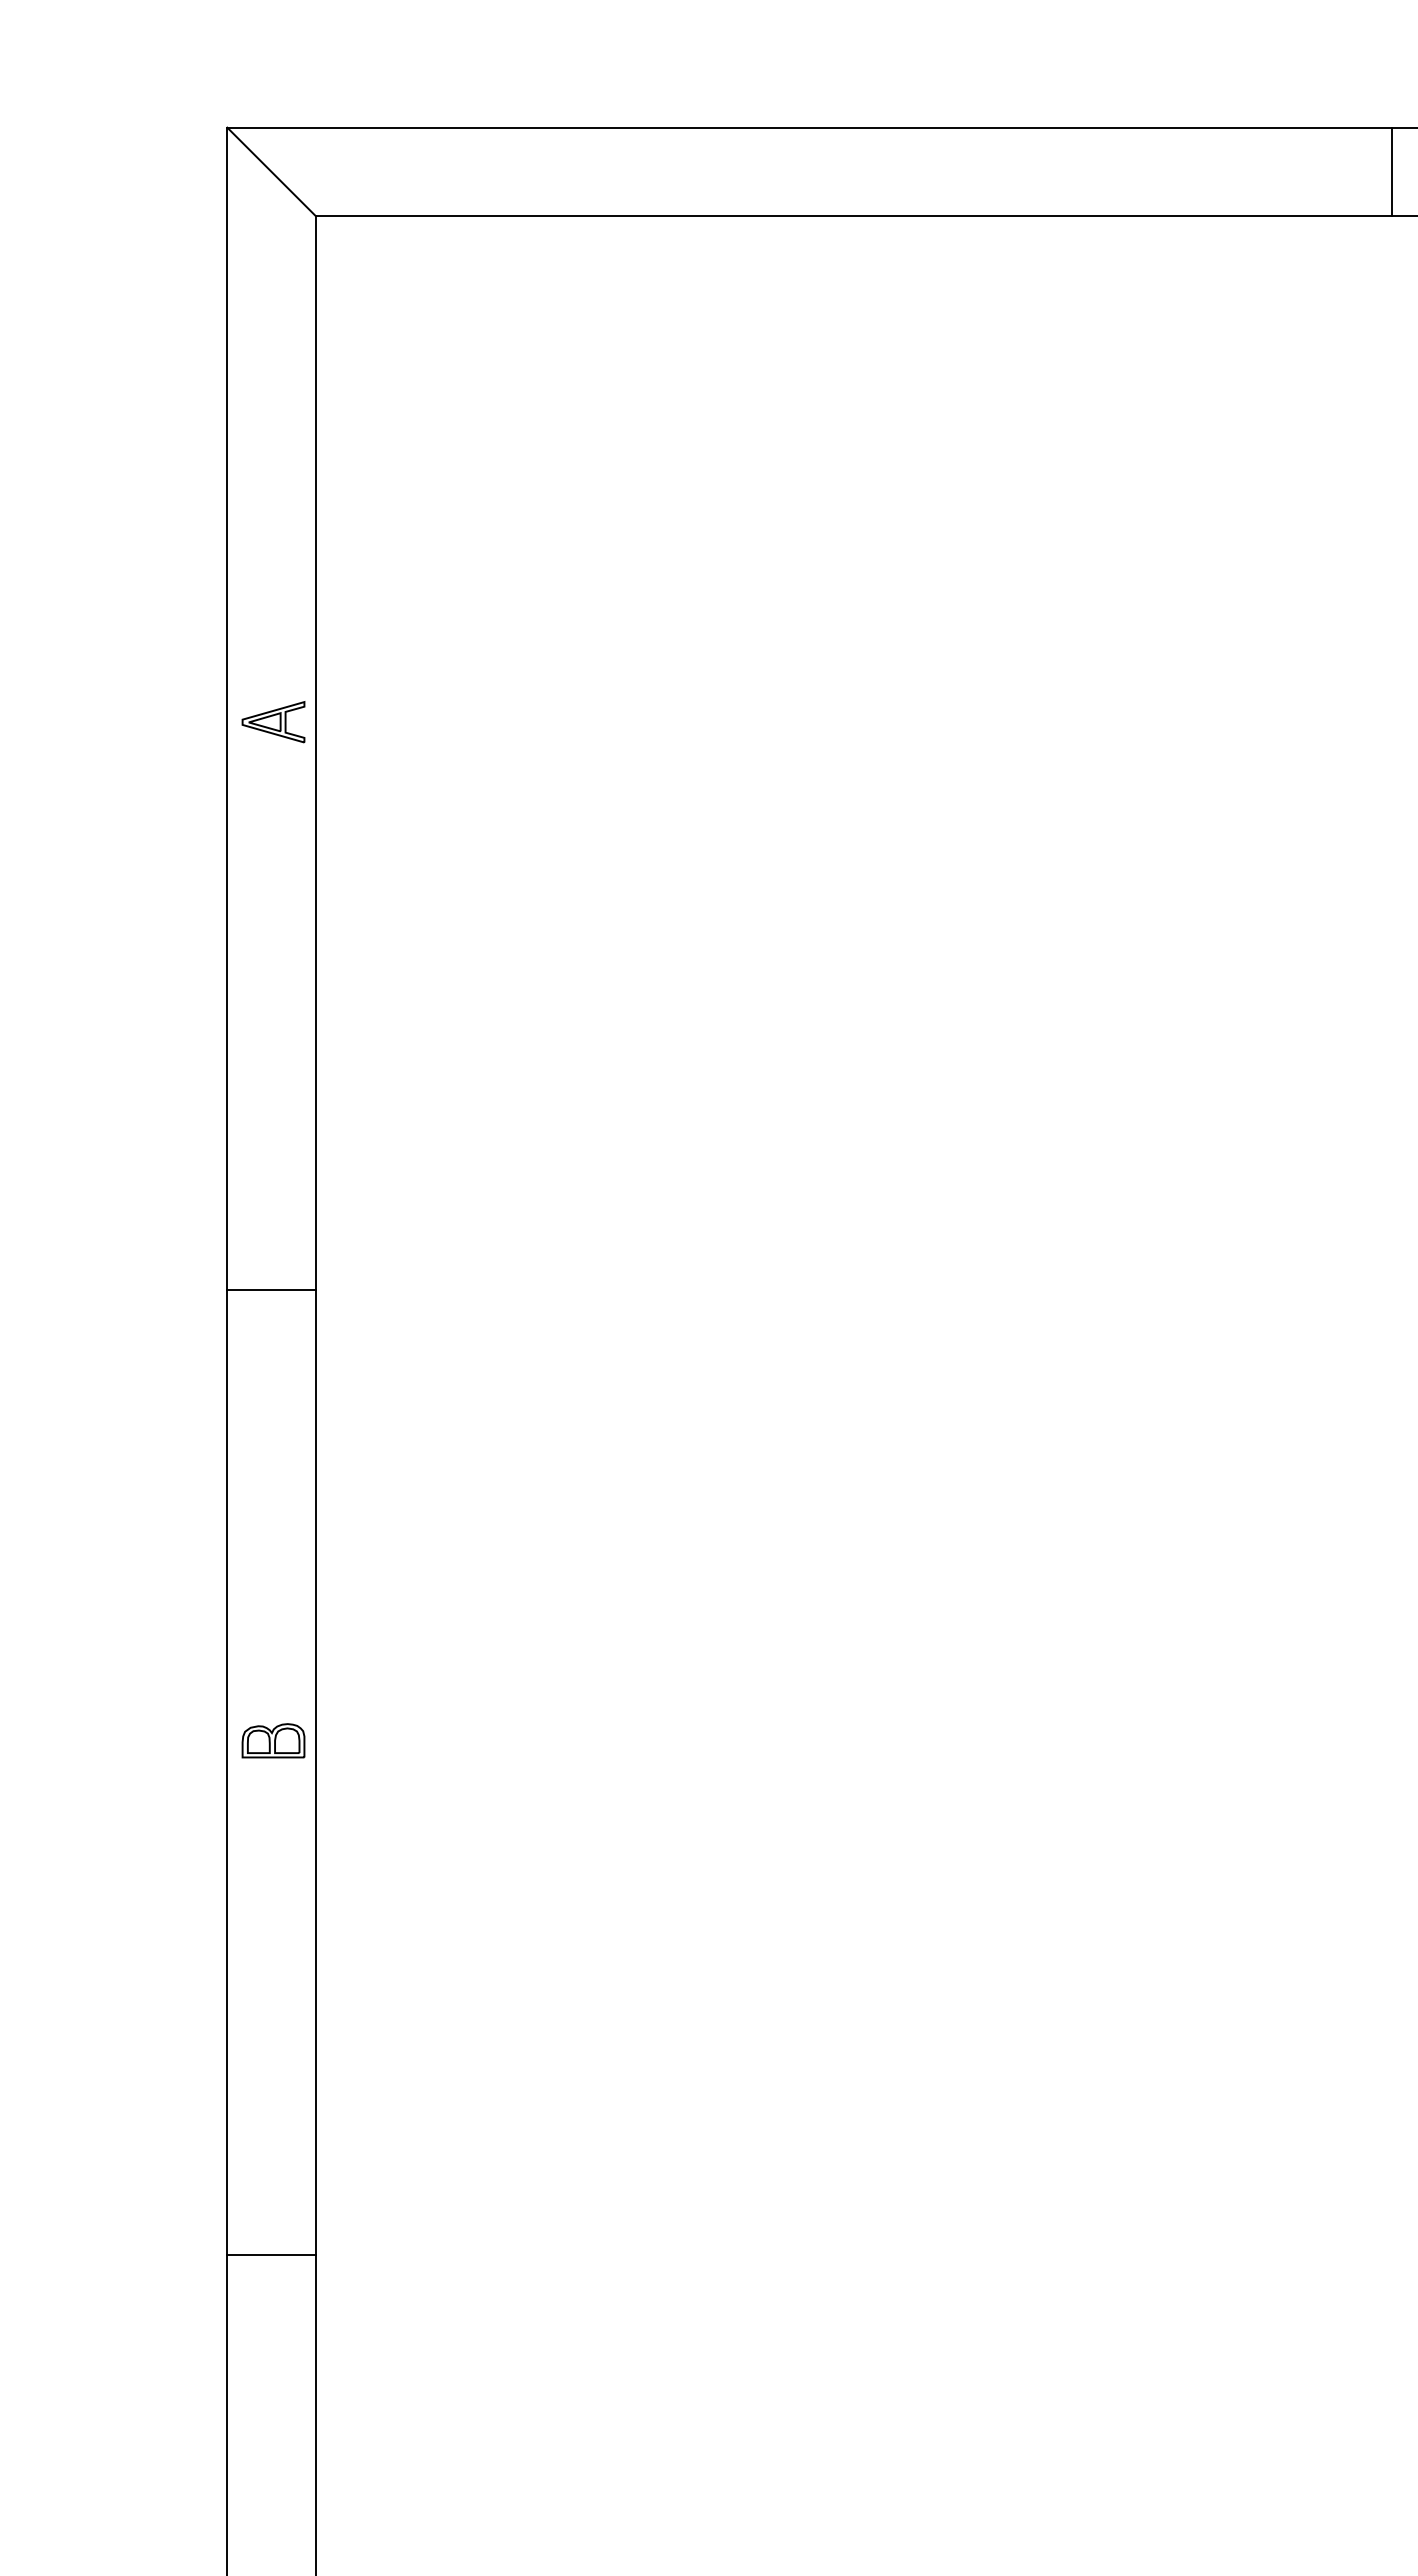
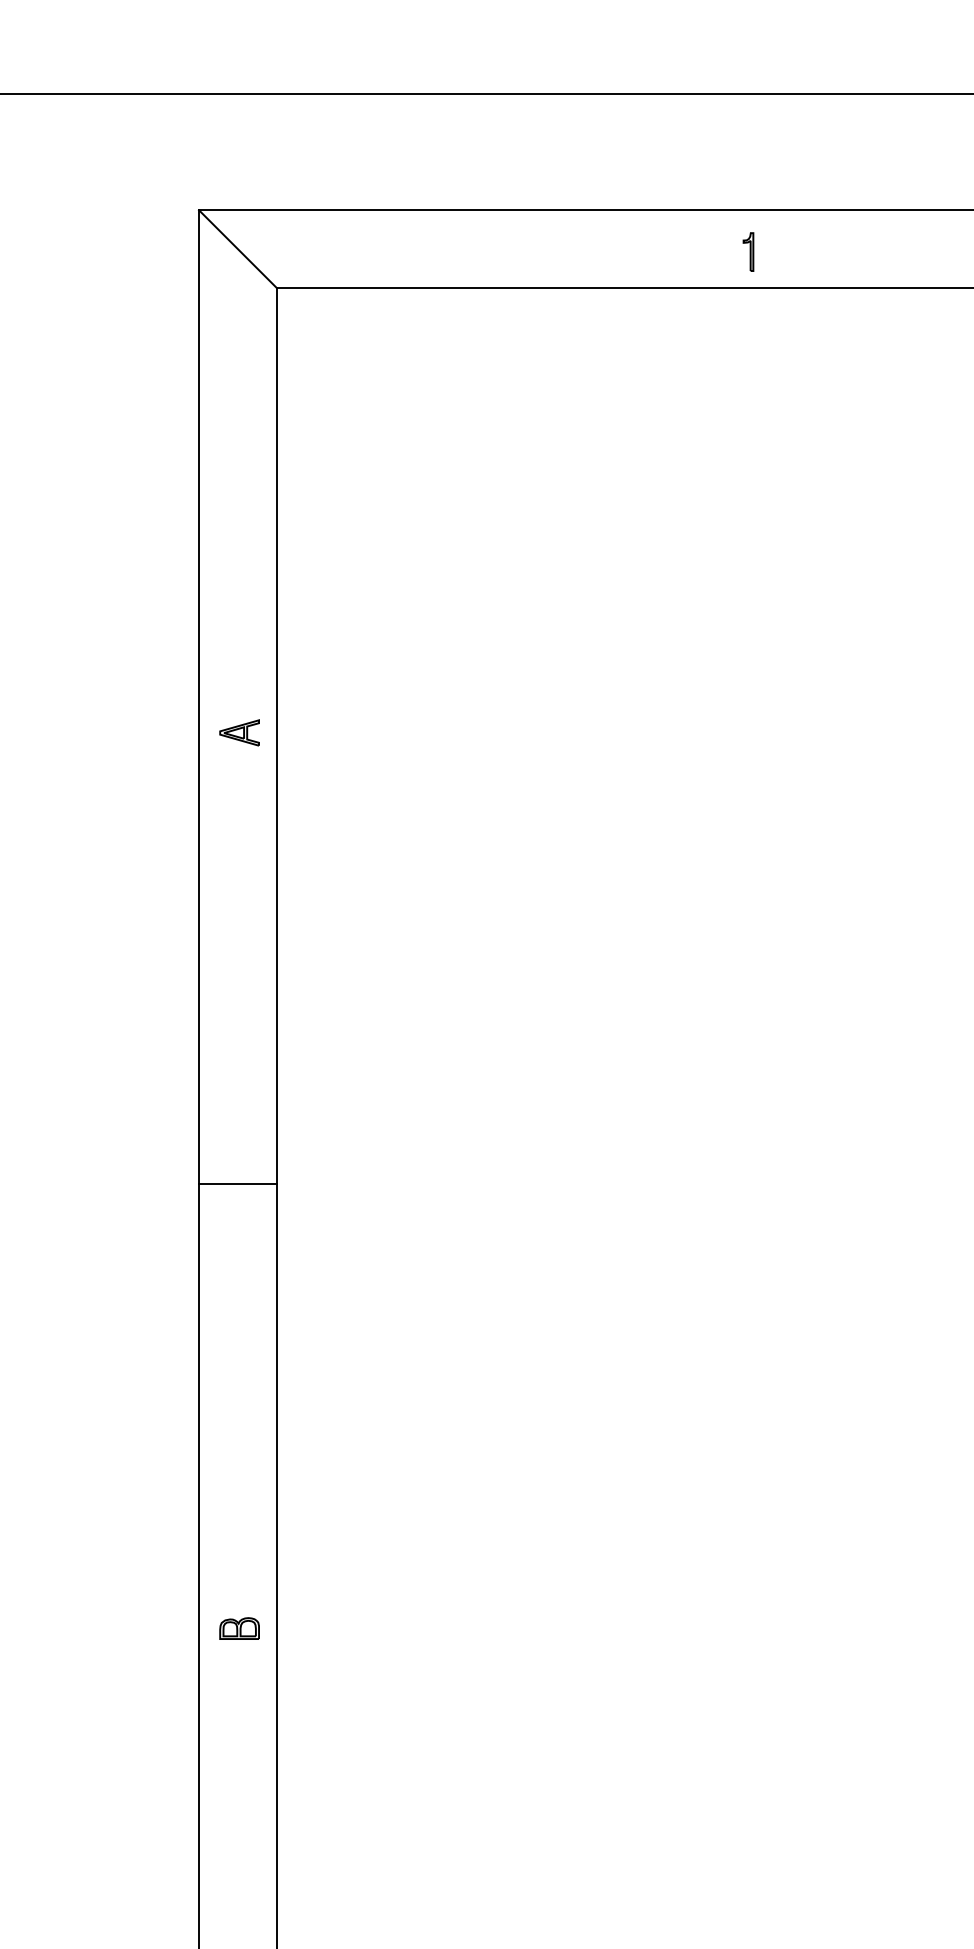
part: (851, 174) -> (747, 251), added
part: (273, 721) -> (239, 732), size x0.71
line: (271, 1290) -> (237, 1184), moved
part: (273, 1740) -> (239, 1628), size x0.71

